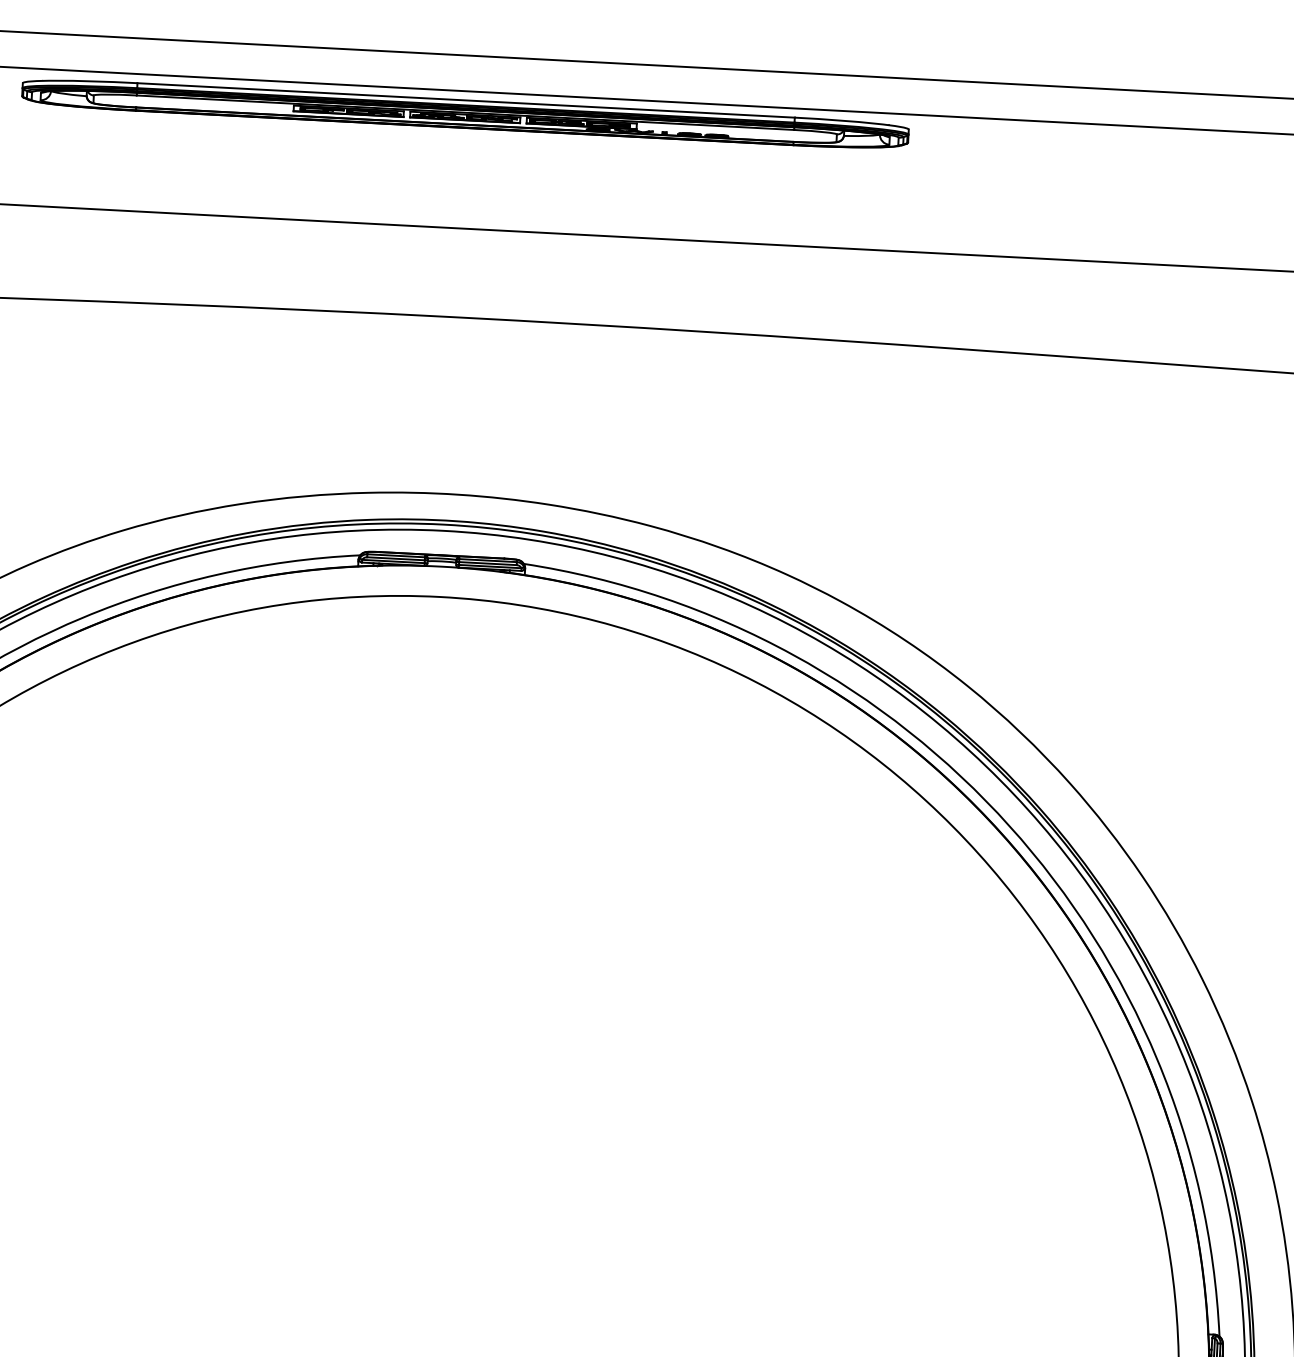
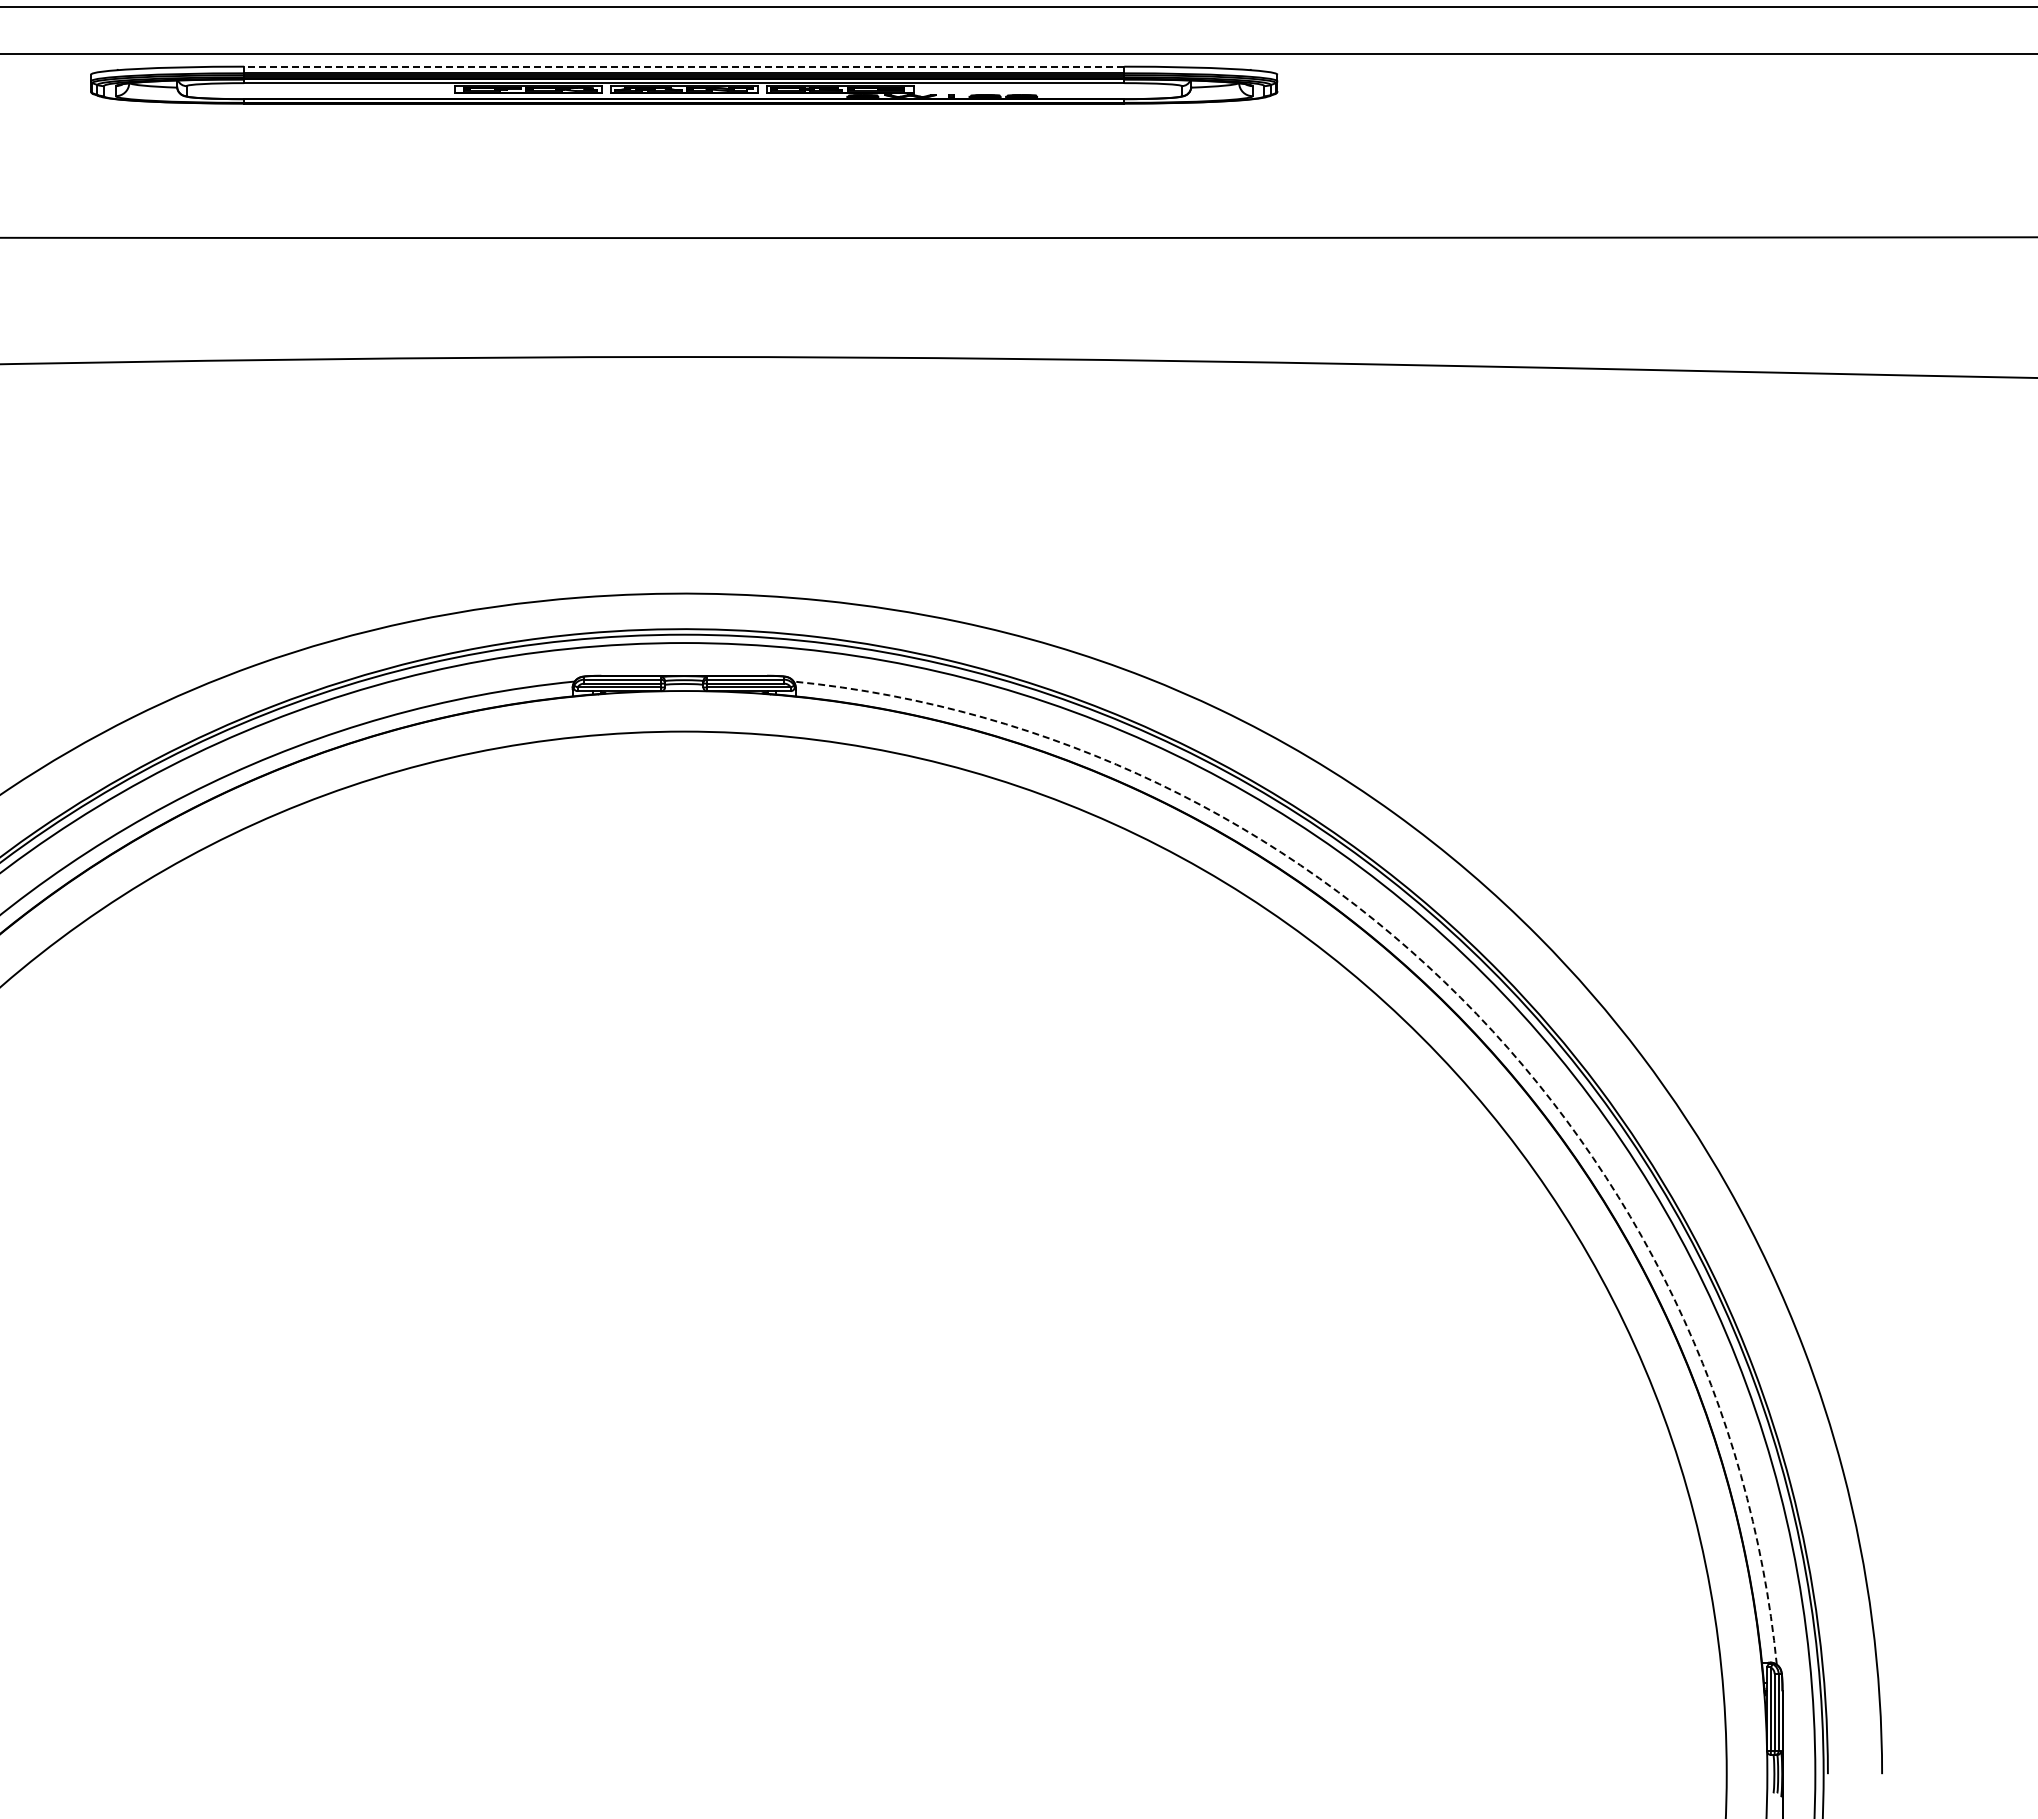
line: (465, 100) -> (683, 66), solid -> dashed
arc: (1009, 825) -> (1460, 997), solid -> dashed

